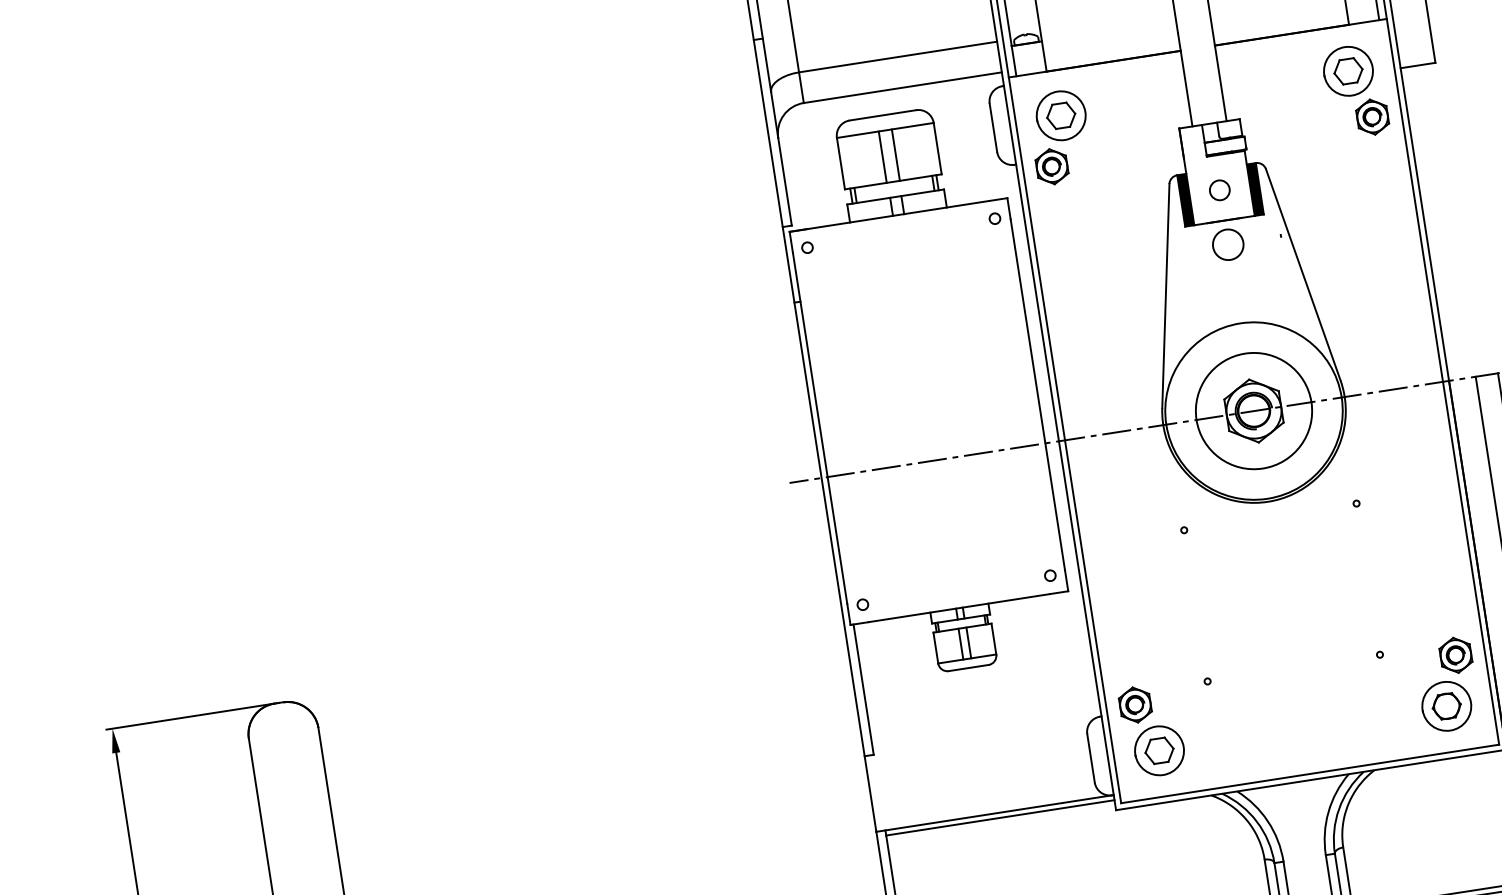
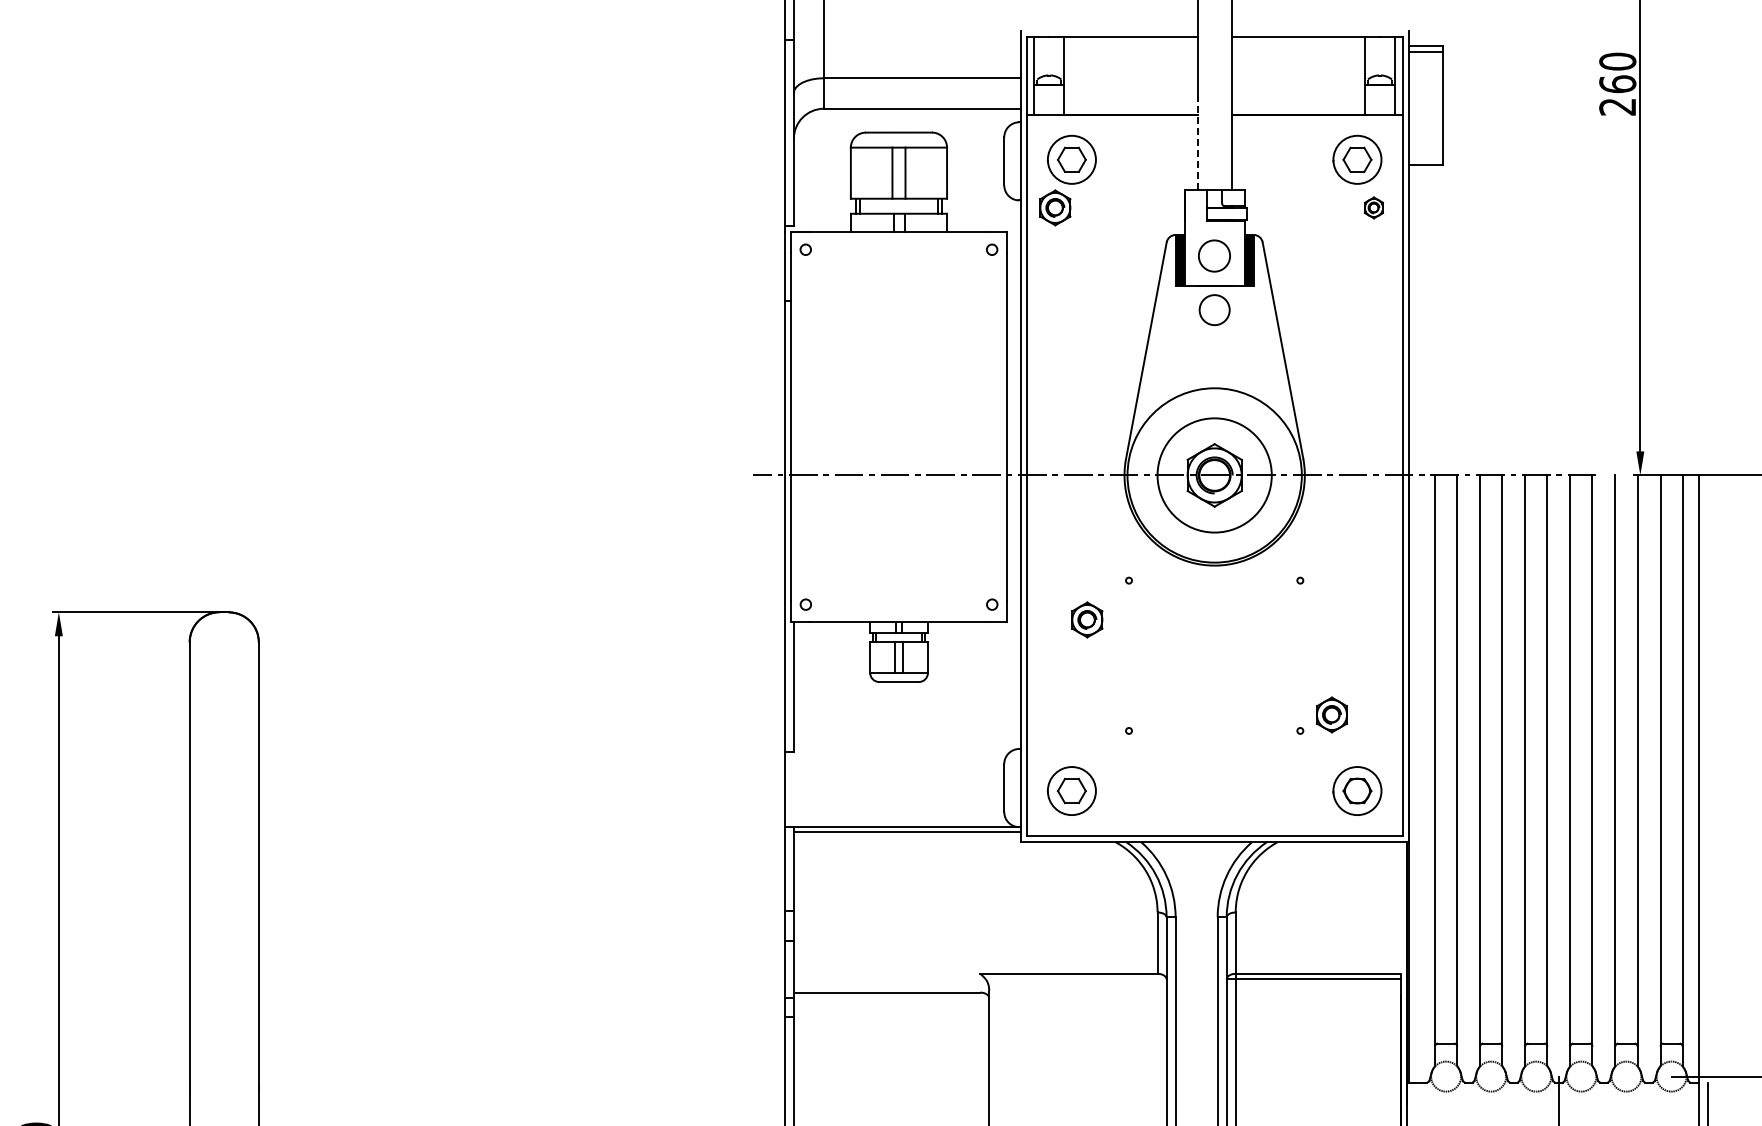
line: (1185, 79) -> (1197, 143), solid -> dashed
part: (1372, 116) -> (1373, 207), size x0.6
circle: (1219, 189) -> (1214, 255), size x1.6
part: (1455, 655) -> (1331, 714), moved
part: (1135, 704) -> (1087, 619), moved

